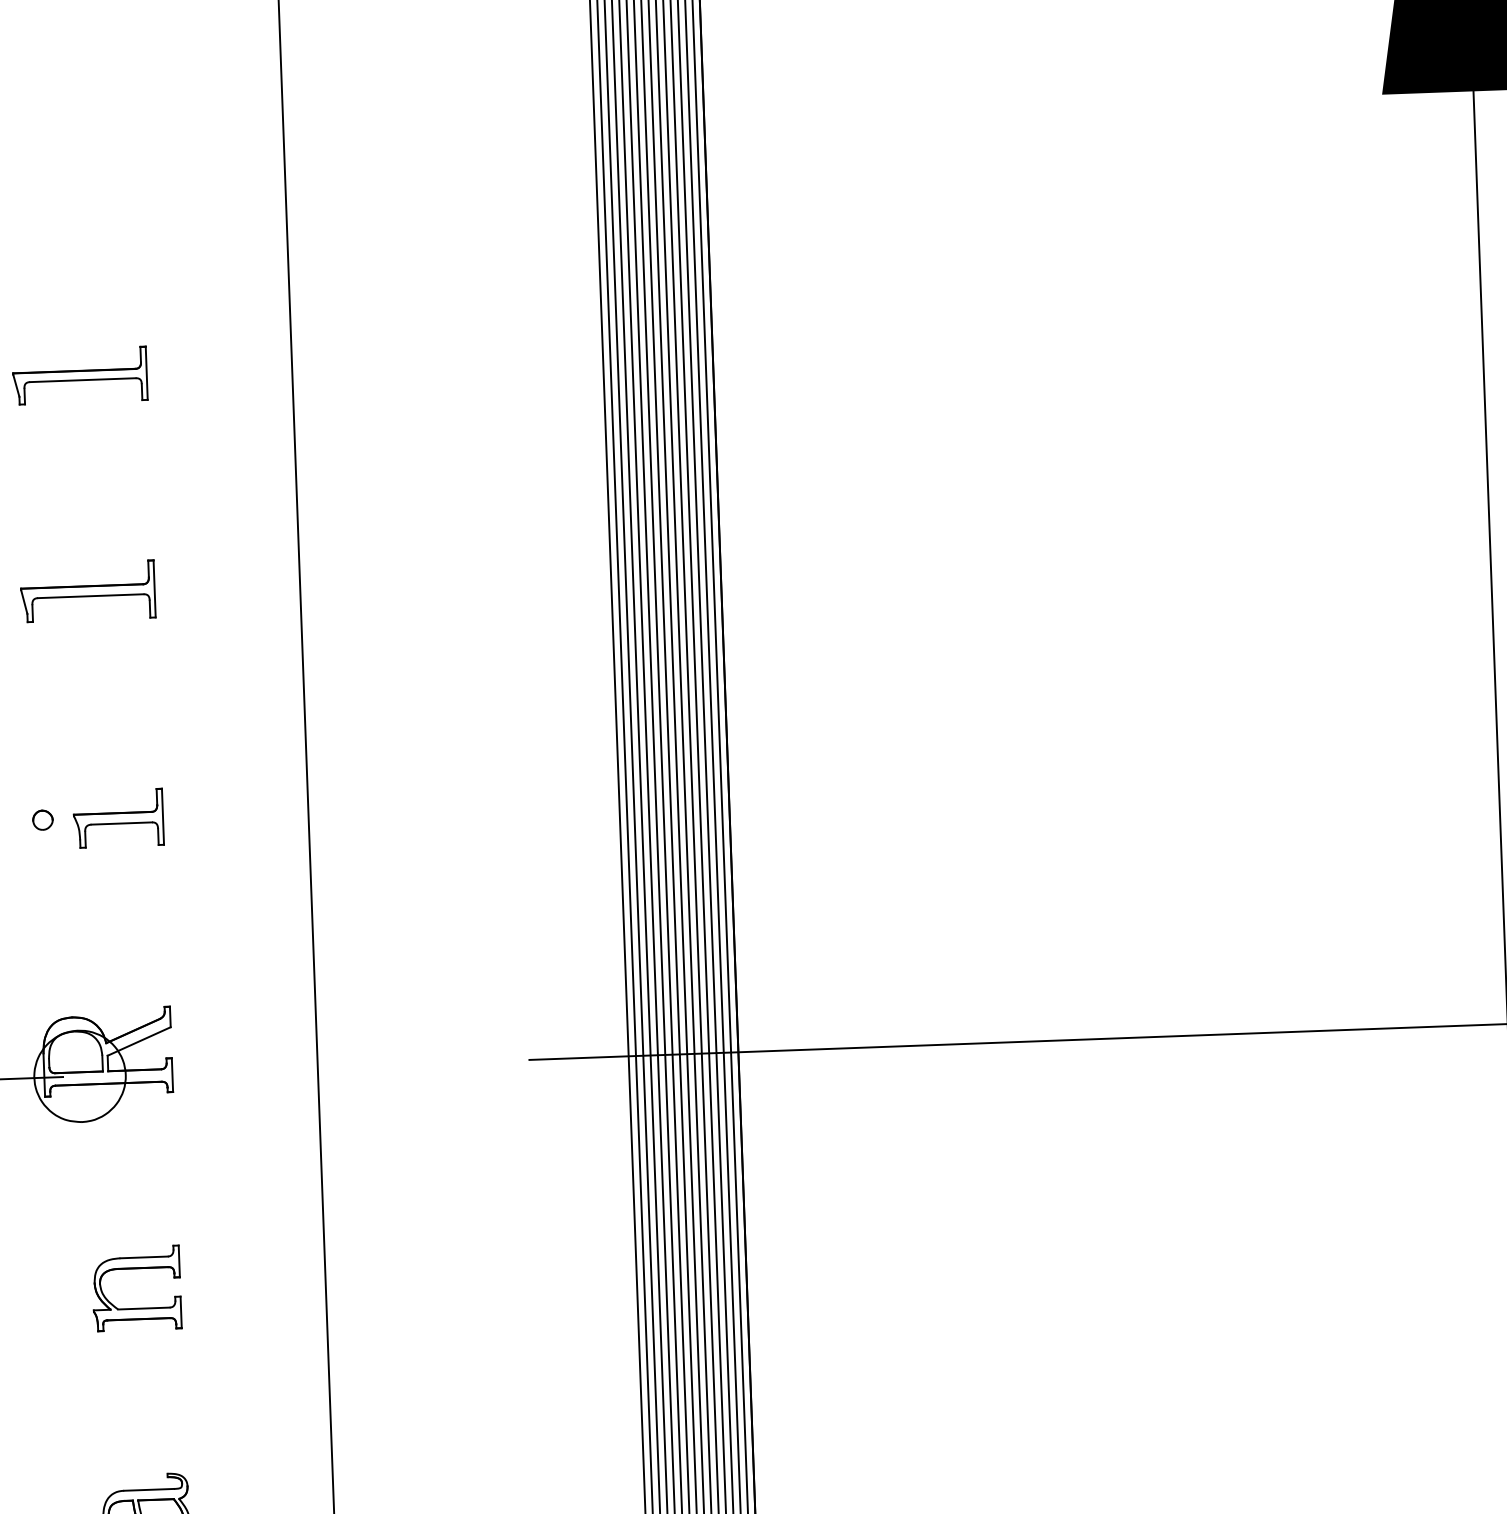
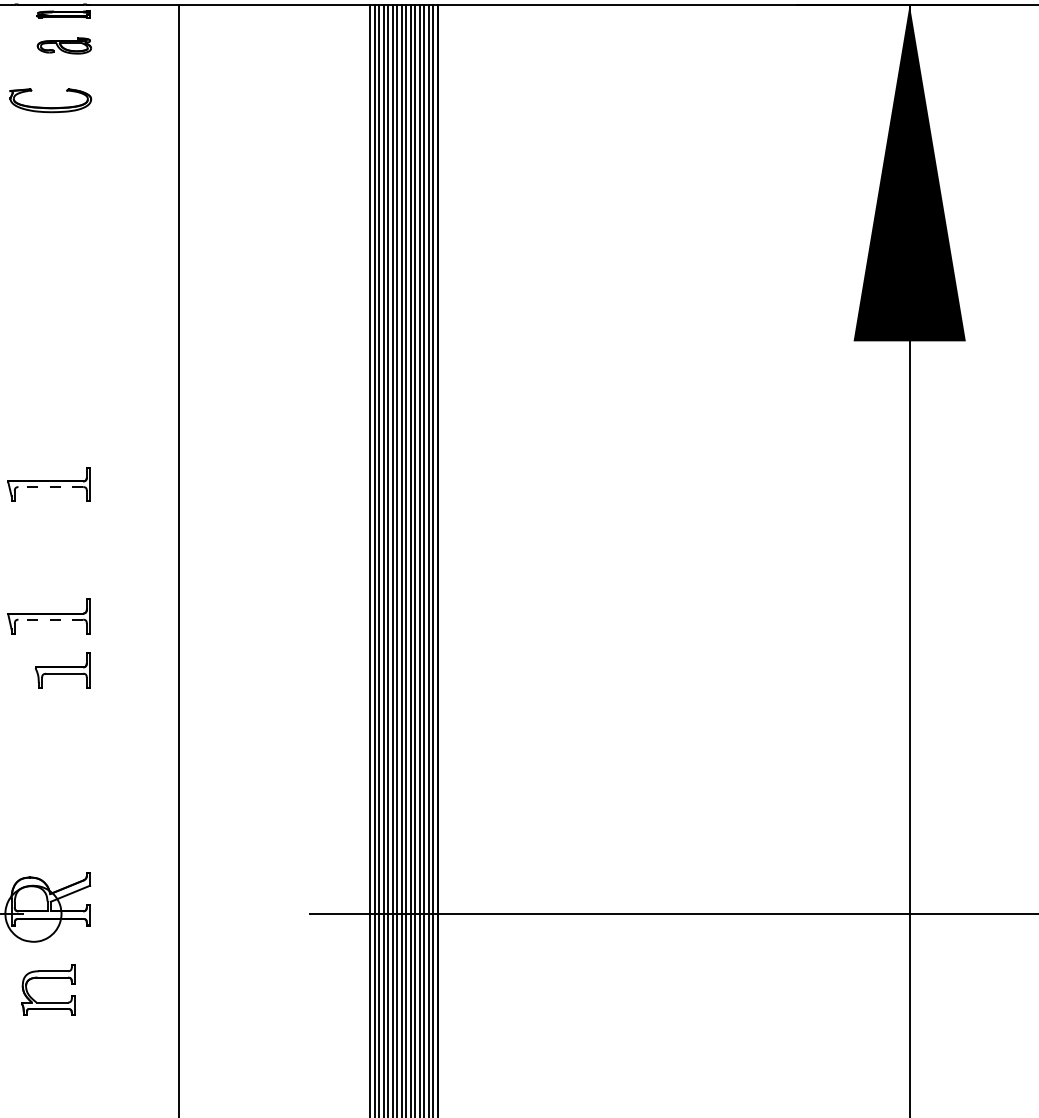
line: (82, 380) -> (50, 487), solid -> dashed
line: (90, 595) -> (50, 619), solid -> dashed
part: (117, 818) -> (62, 670), moved
part: (42, 819) -> (16, 755), removed
part: (136, 1269) -> (48, 978), moved

